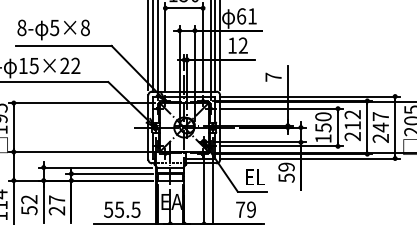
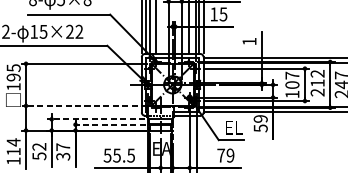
text: (242, 45) -> (222, 14), 12 -> 15
text: (273, 76) -> (249, 40), 7 -> 1
text: (323, 122) -> (292, 80), 150 -> 107
line: (81, 152) -> (84, 106), solid -> dashed
line: (95, 167) -> (96, 119), solid -> dashed
line: (109, 173) -> (108, 124), solid -> dashed
text: (57, 210) -> (63, 156), 27 -> 37

